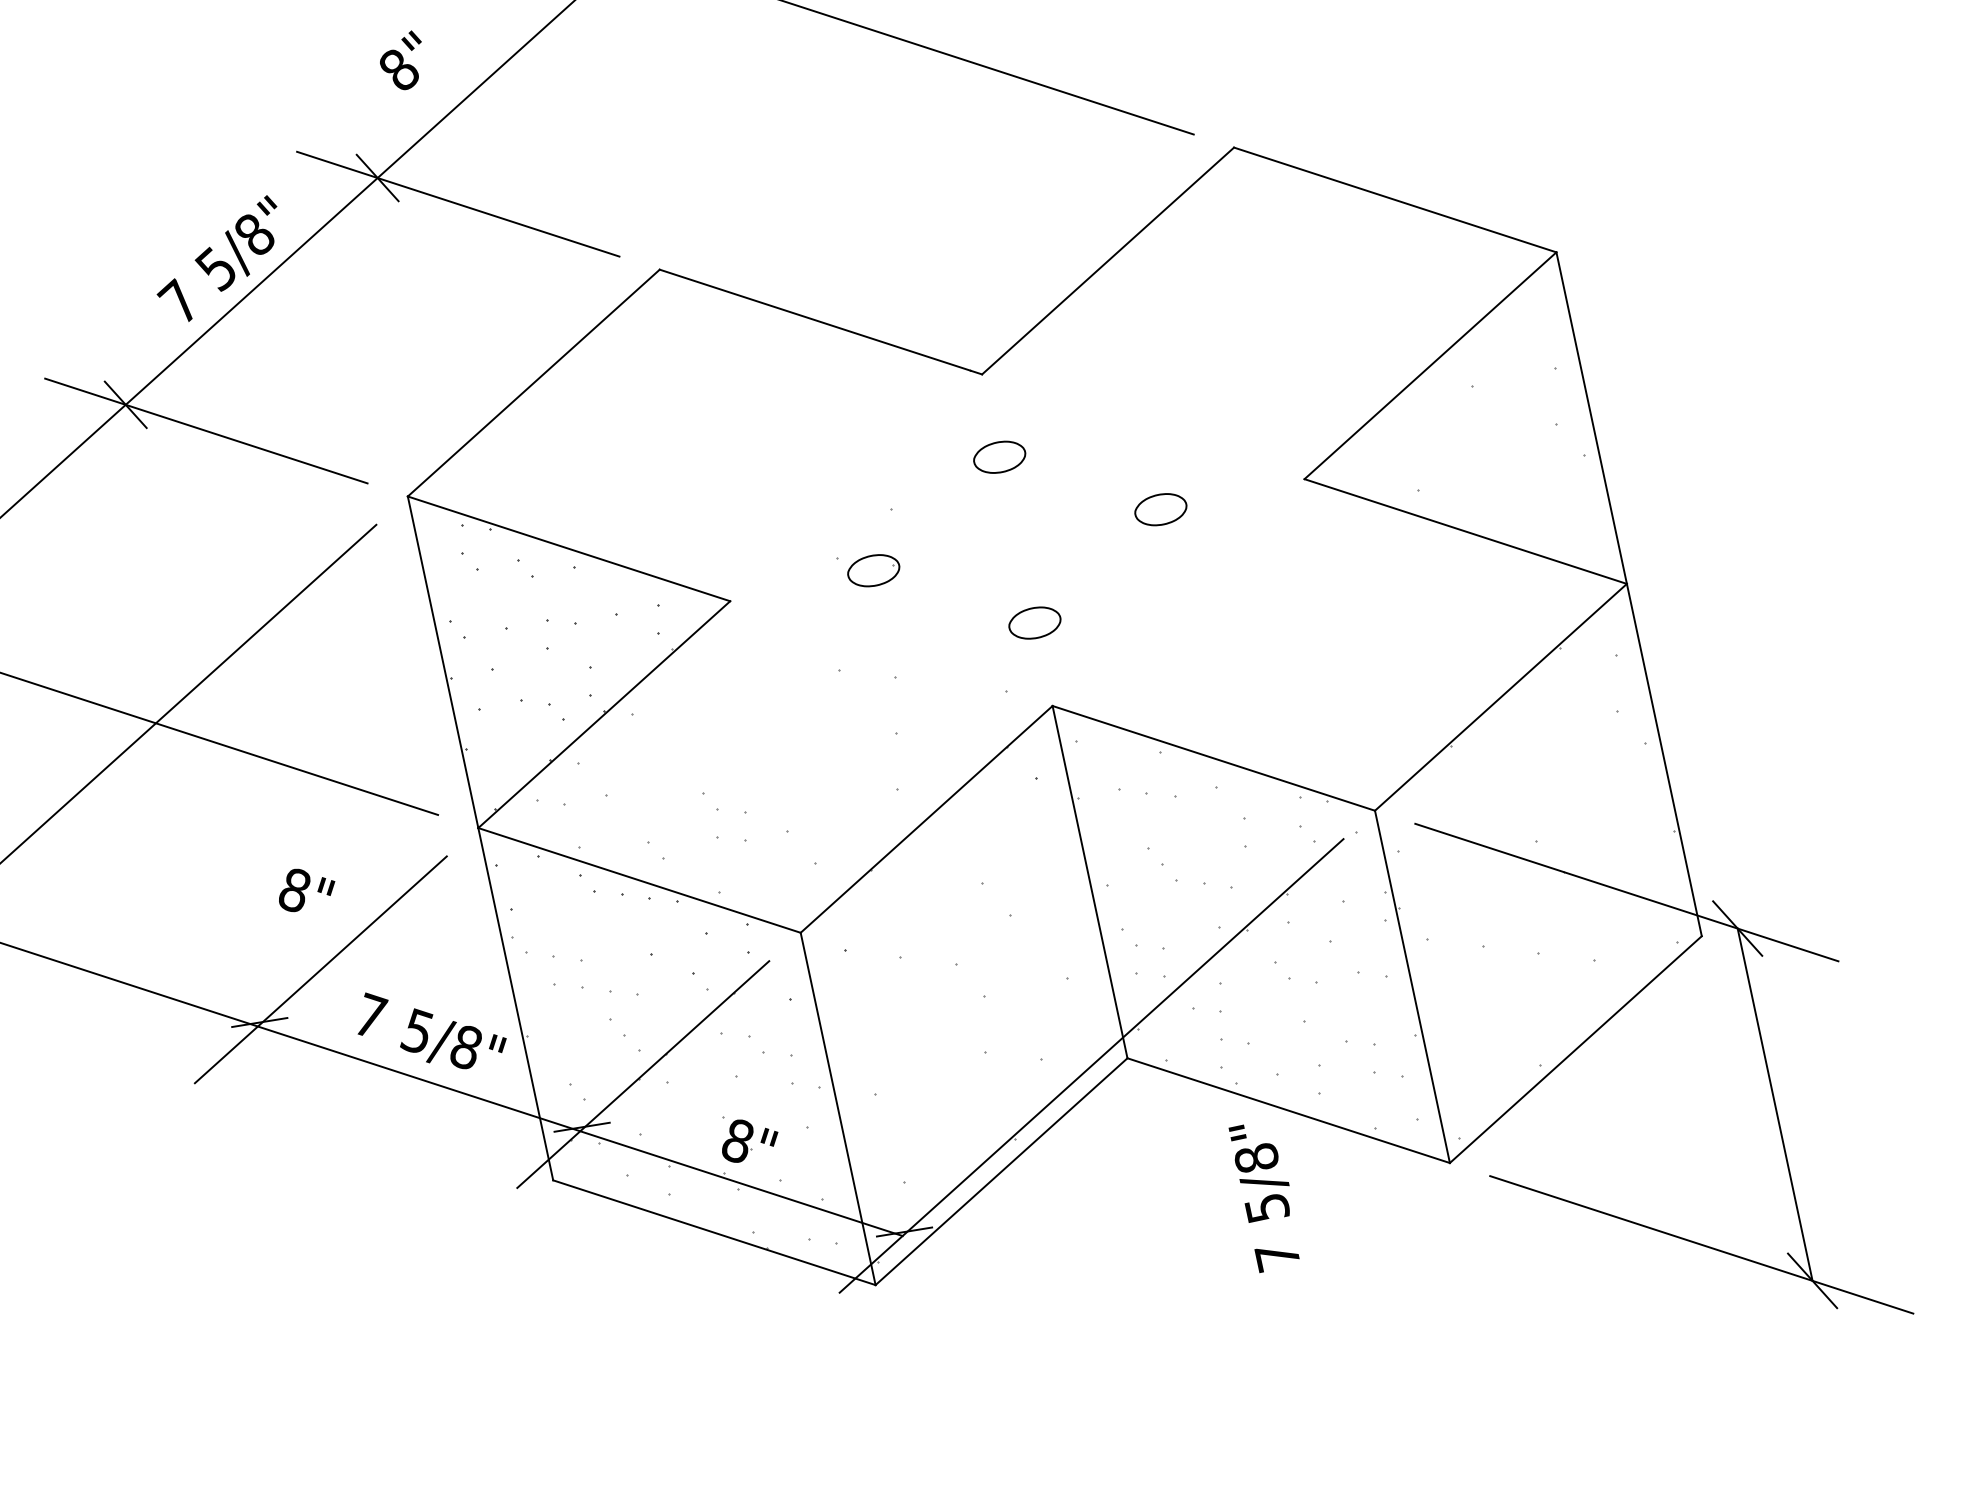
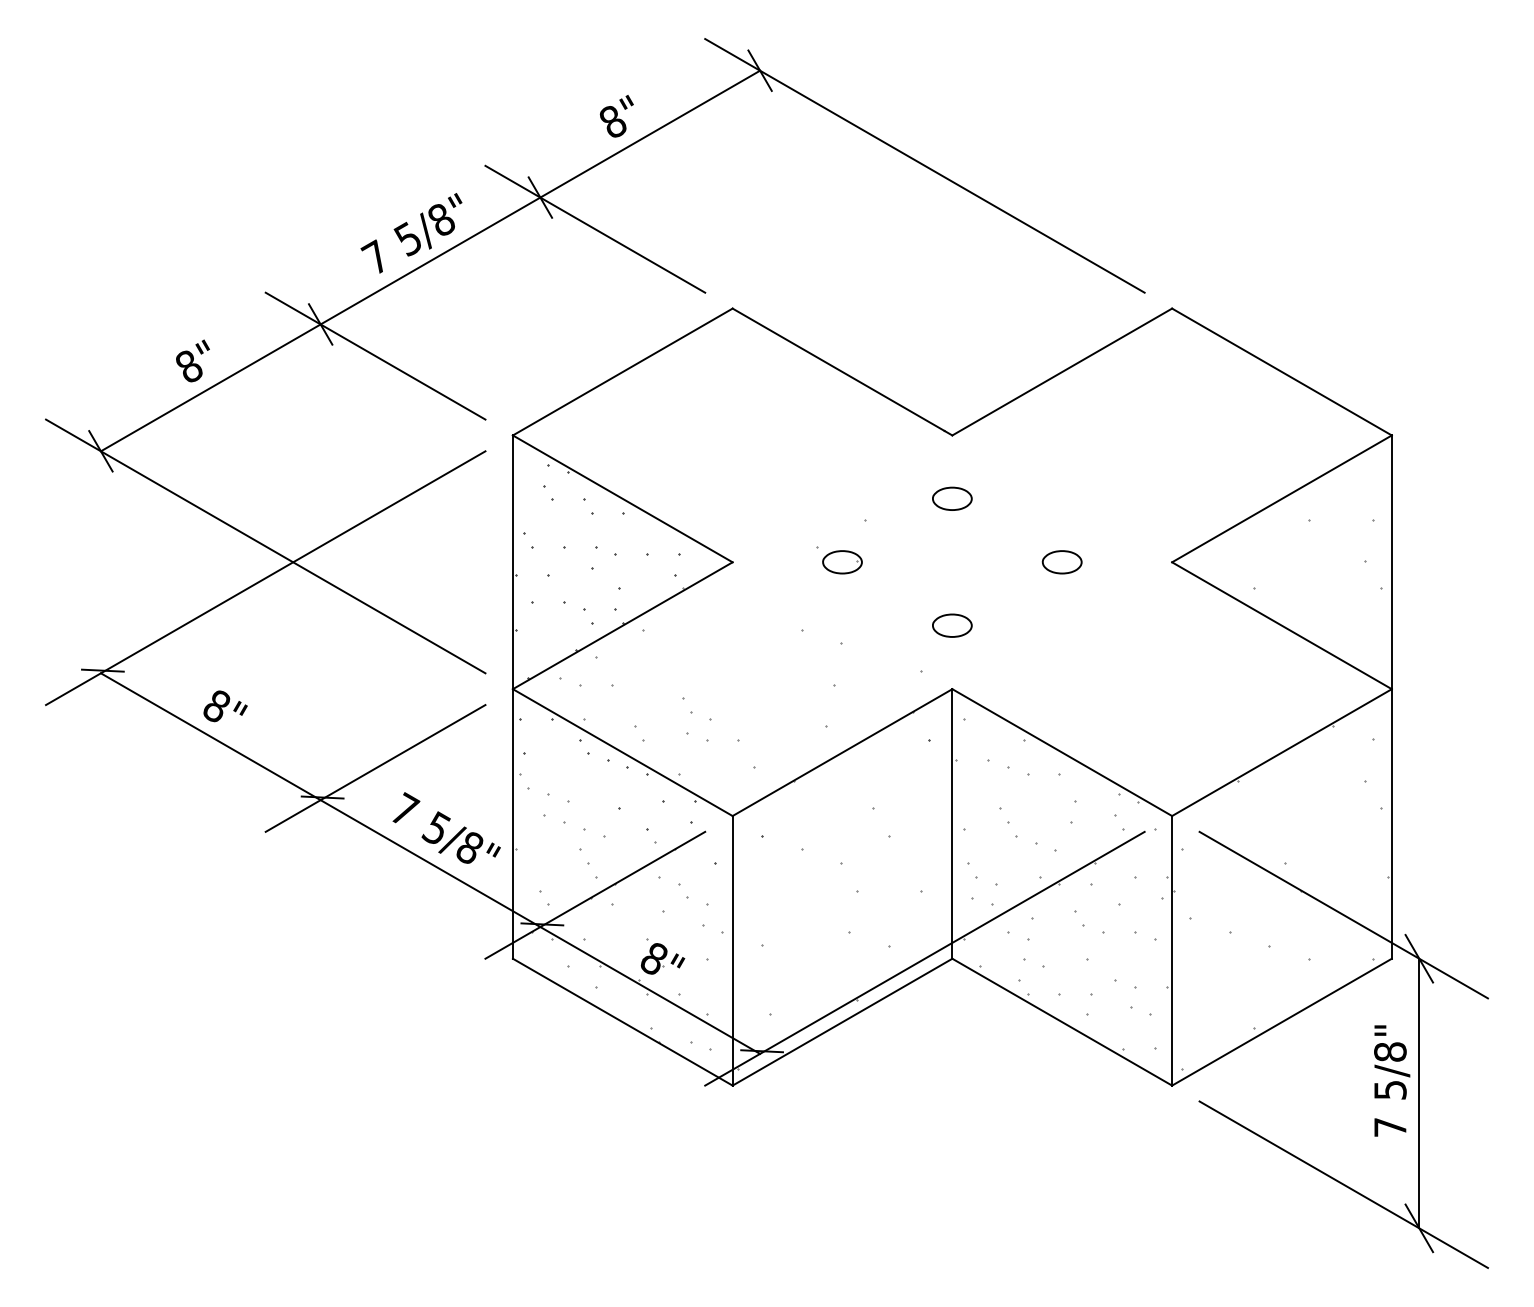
text: (402, 62) -> (616, 116), moved
text: (306, 888) -> (225, 706), moved
text: (1267, 1194) -> (1392, 1080), moved

